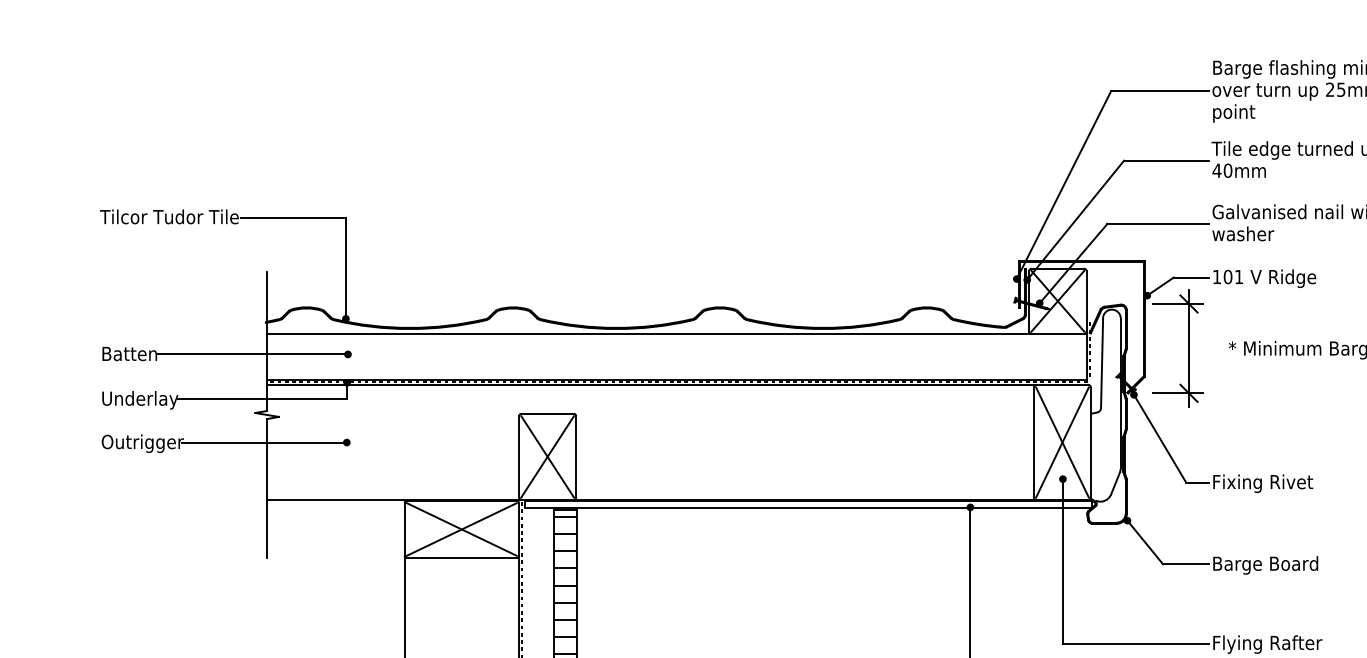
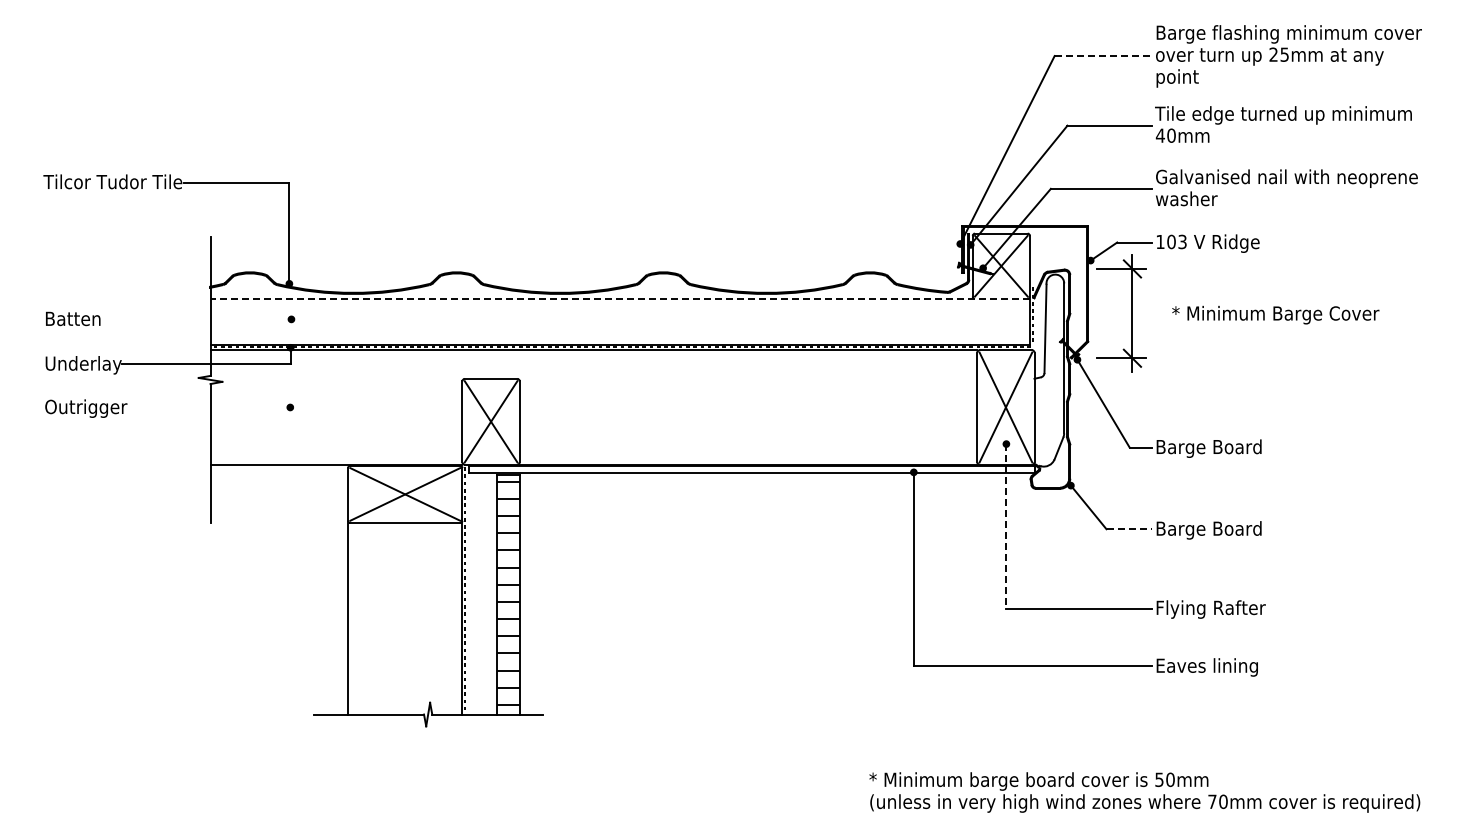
line: (1160, 91) -> (1103, 56), solid -> dashed
text: (1239, 276) -> (1182, 241), 101 -> 103
line: (677, 333) -> (620, 298), solid -> dashed
line: (252, 354) -> (195, 319), removed
line: (264, 442) -> (207, 407), removed
text: (1266, 483) -> (1209, 448), Fixing Rivet -> Barge Board
line: (1063, 561) -> (1006, 526), solid -> dashed
line: (1186, 564) -> (1129, 529), solid -> dashed

